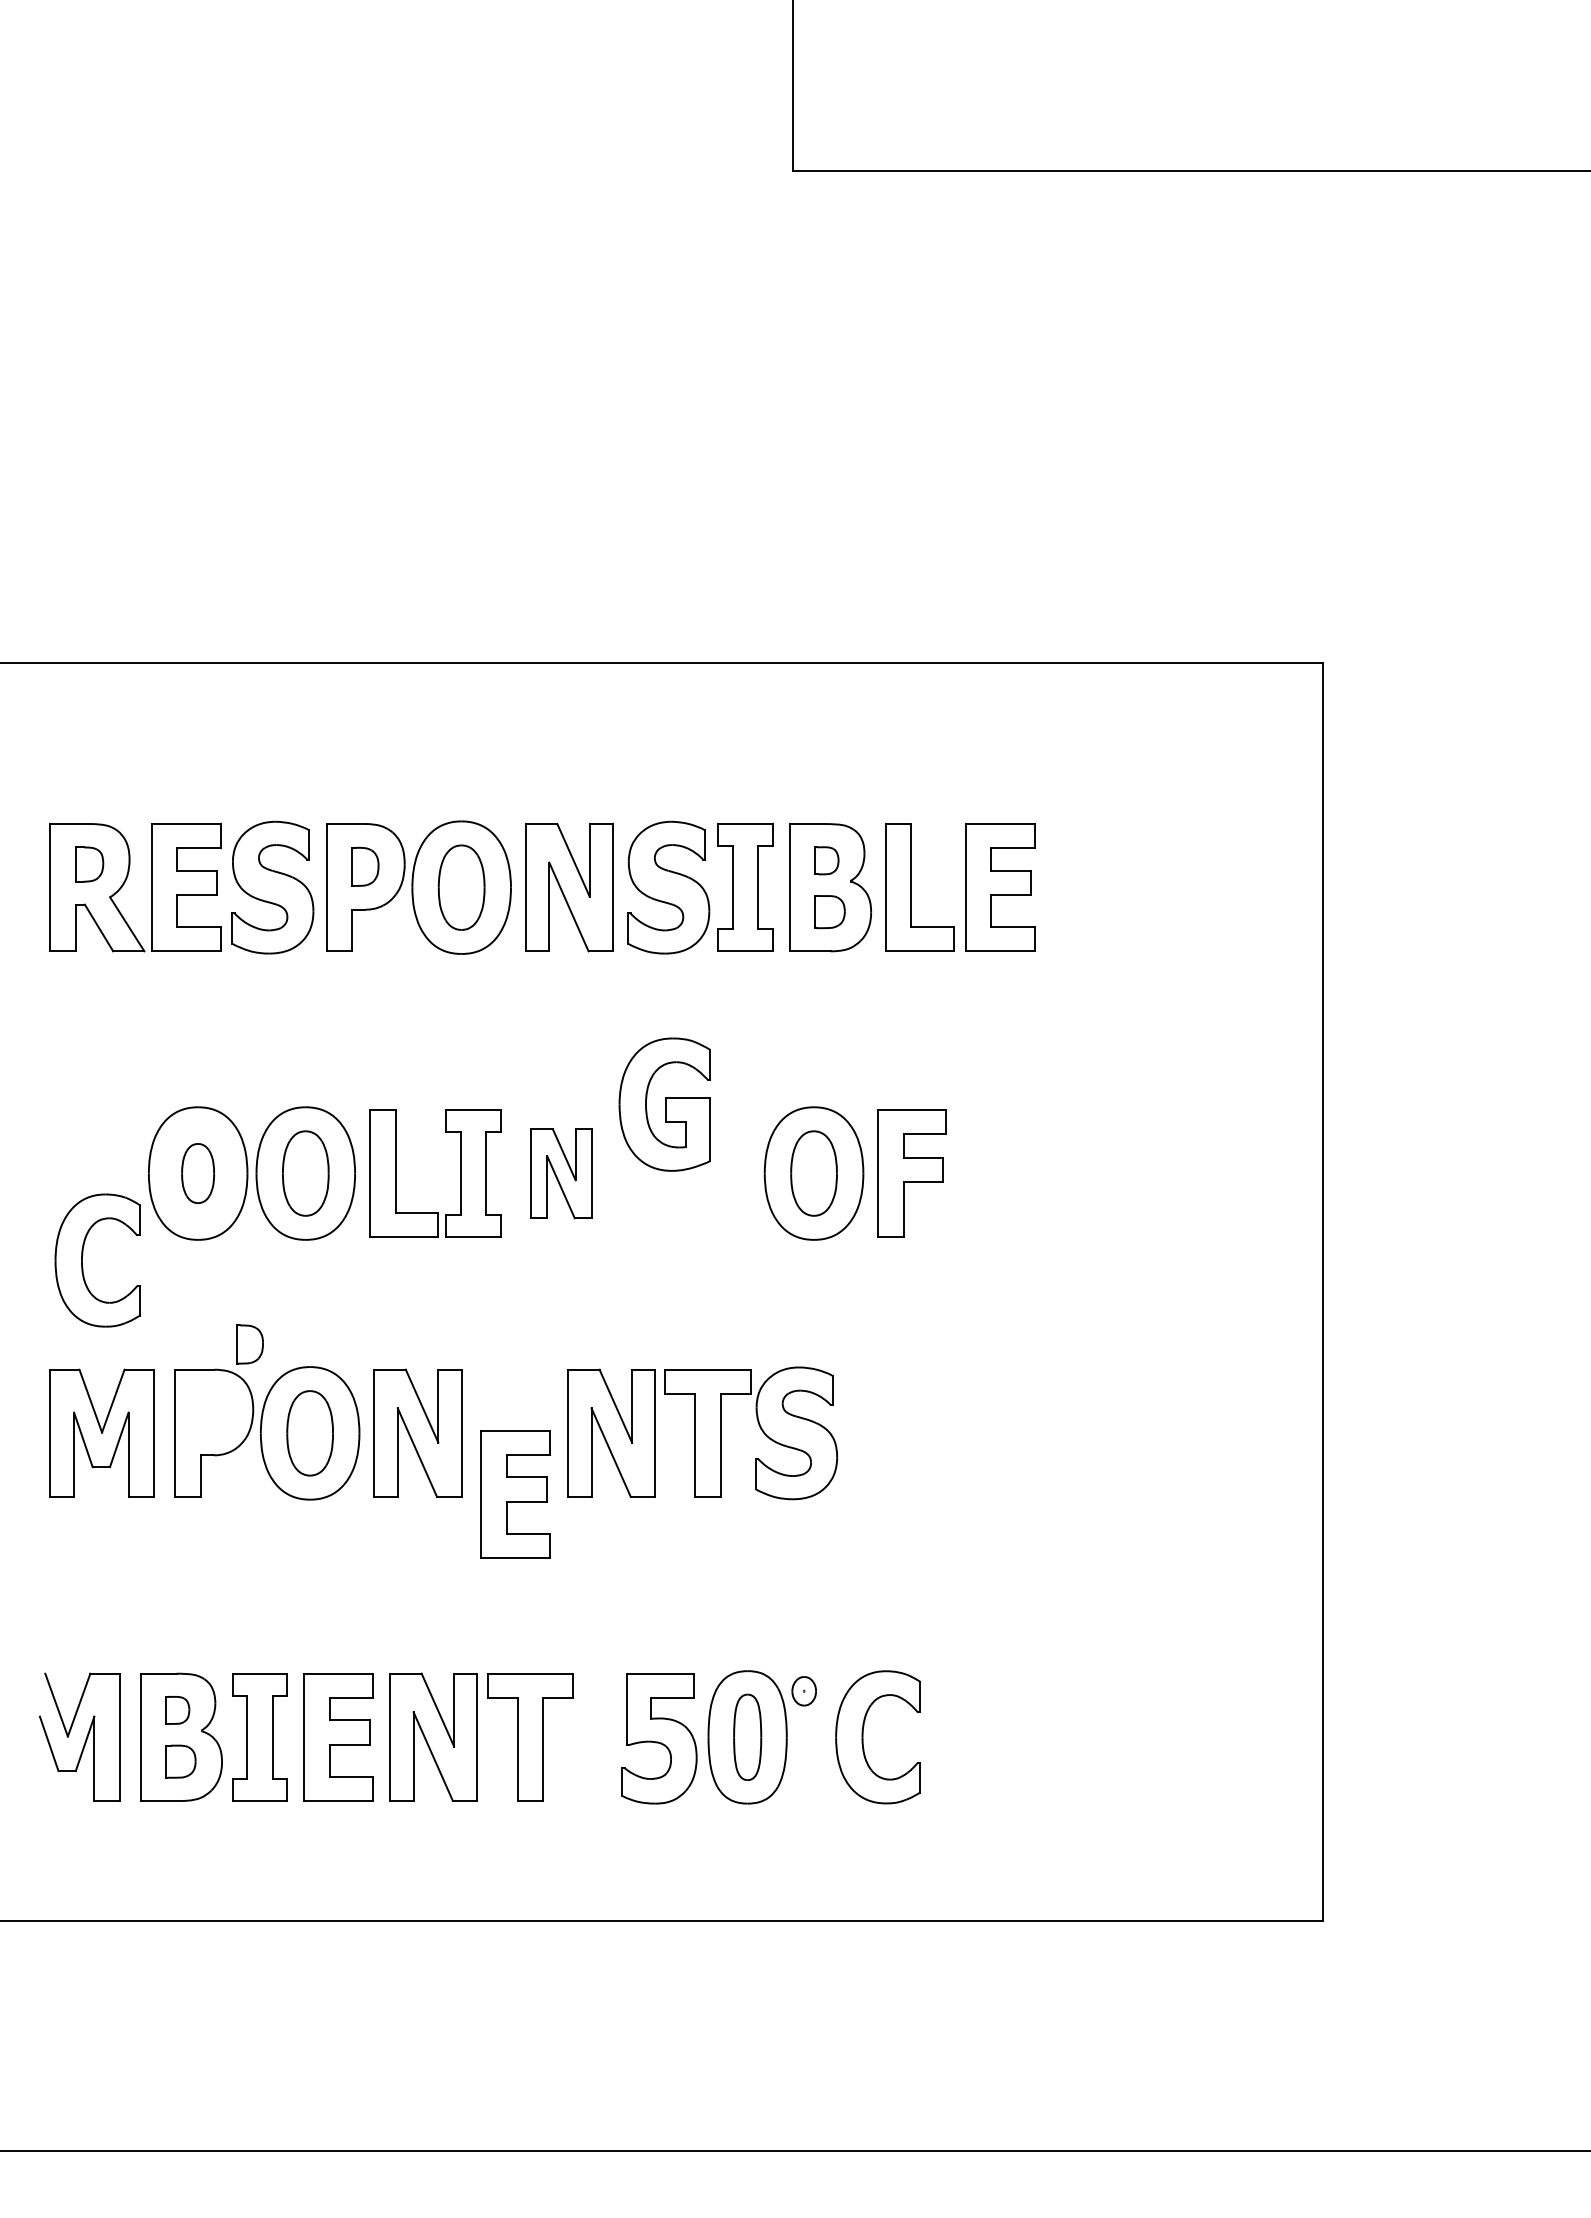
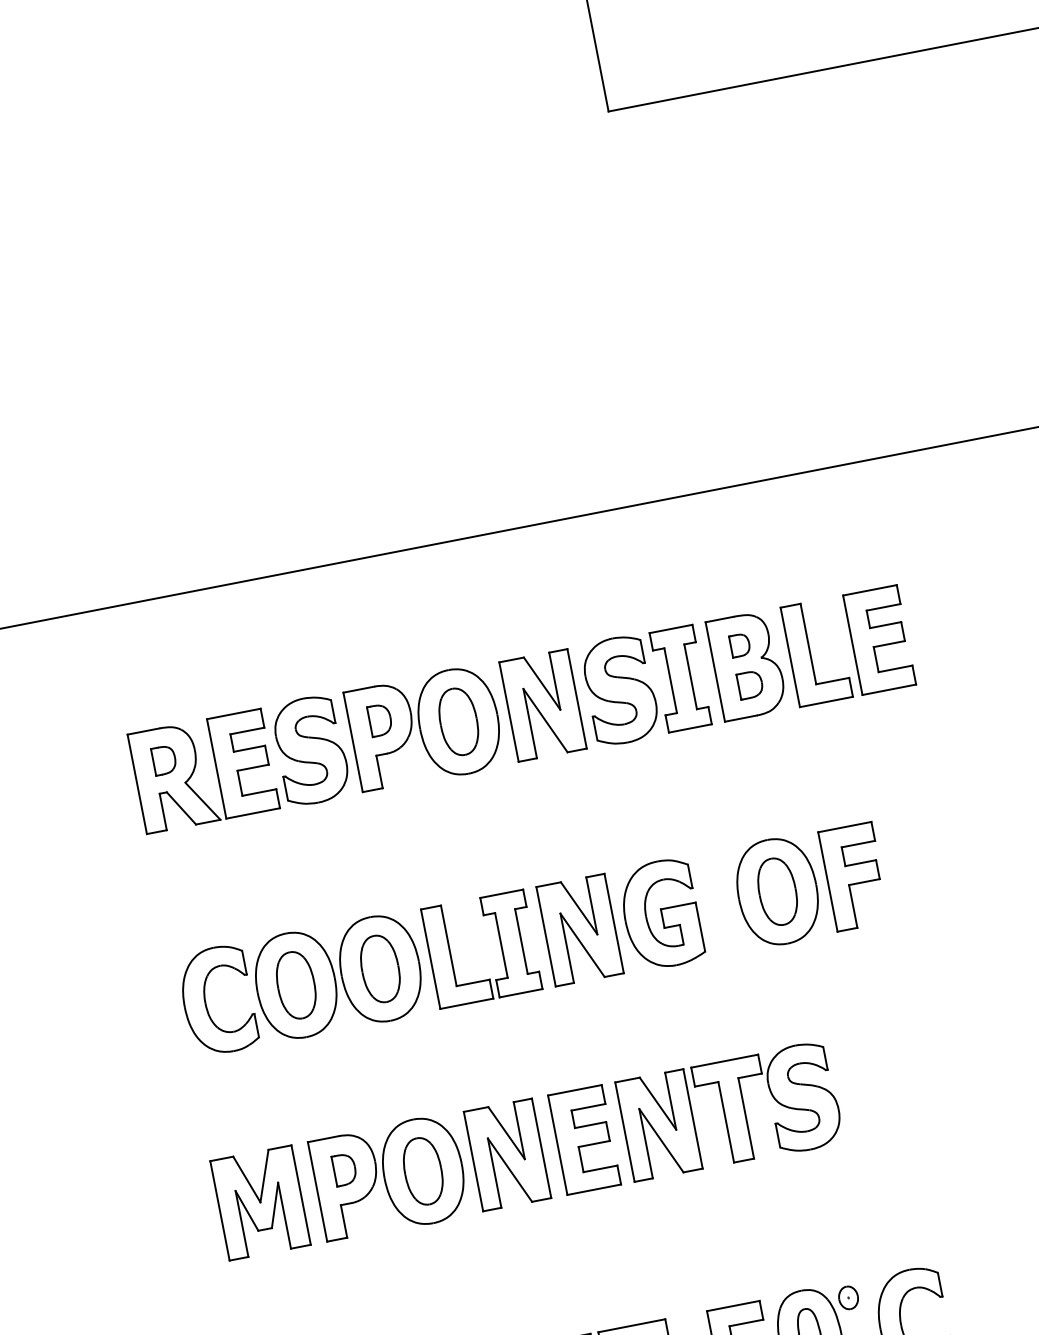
part: (664, 1104) -> (660, 914), moved
part: (197, 1173) -> (295, 985), size x1.43
part: (561, 1173) -> (580, 930), size x1.43
part: (82, 1260) -> (205, 1002), moved
part: (249, 1344) -> (344, 1169), moved
part: (515, 1494) -> (584, 1140), moved

